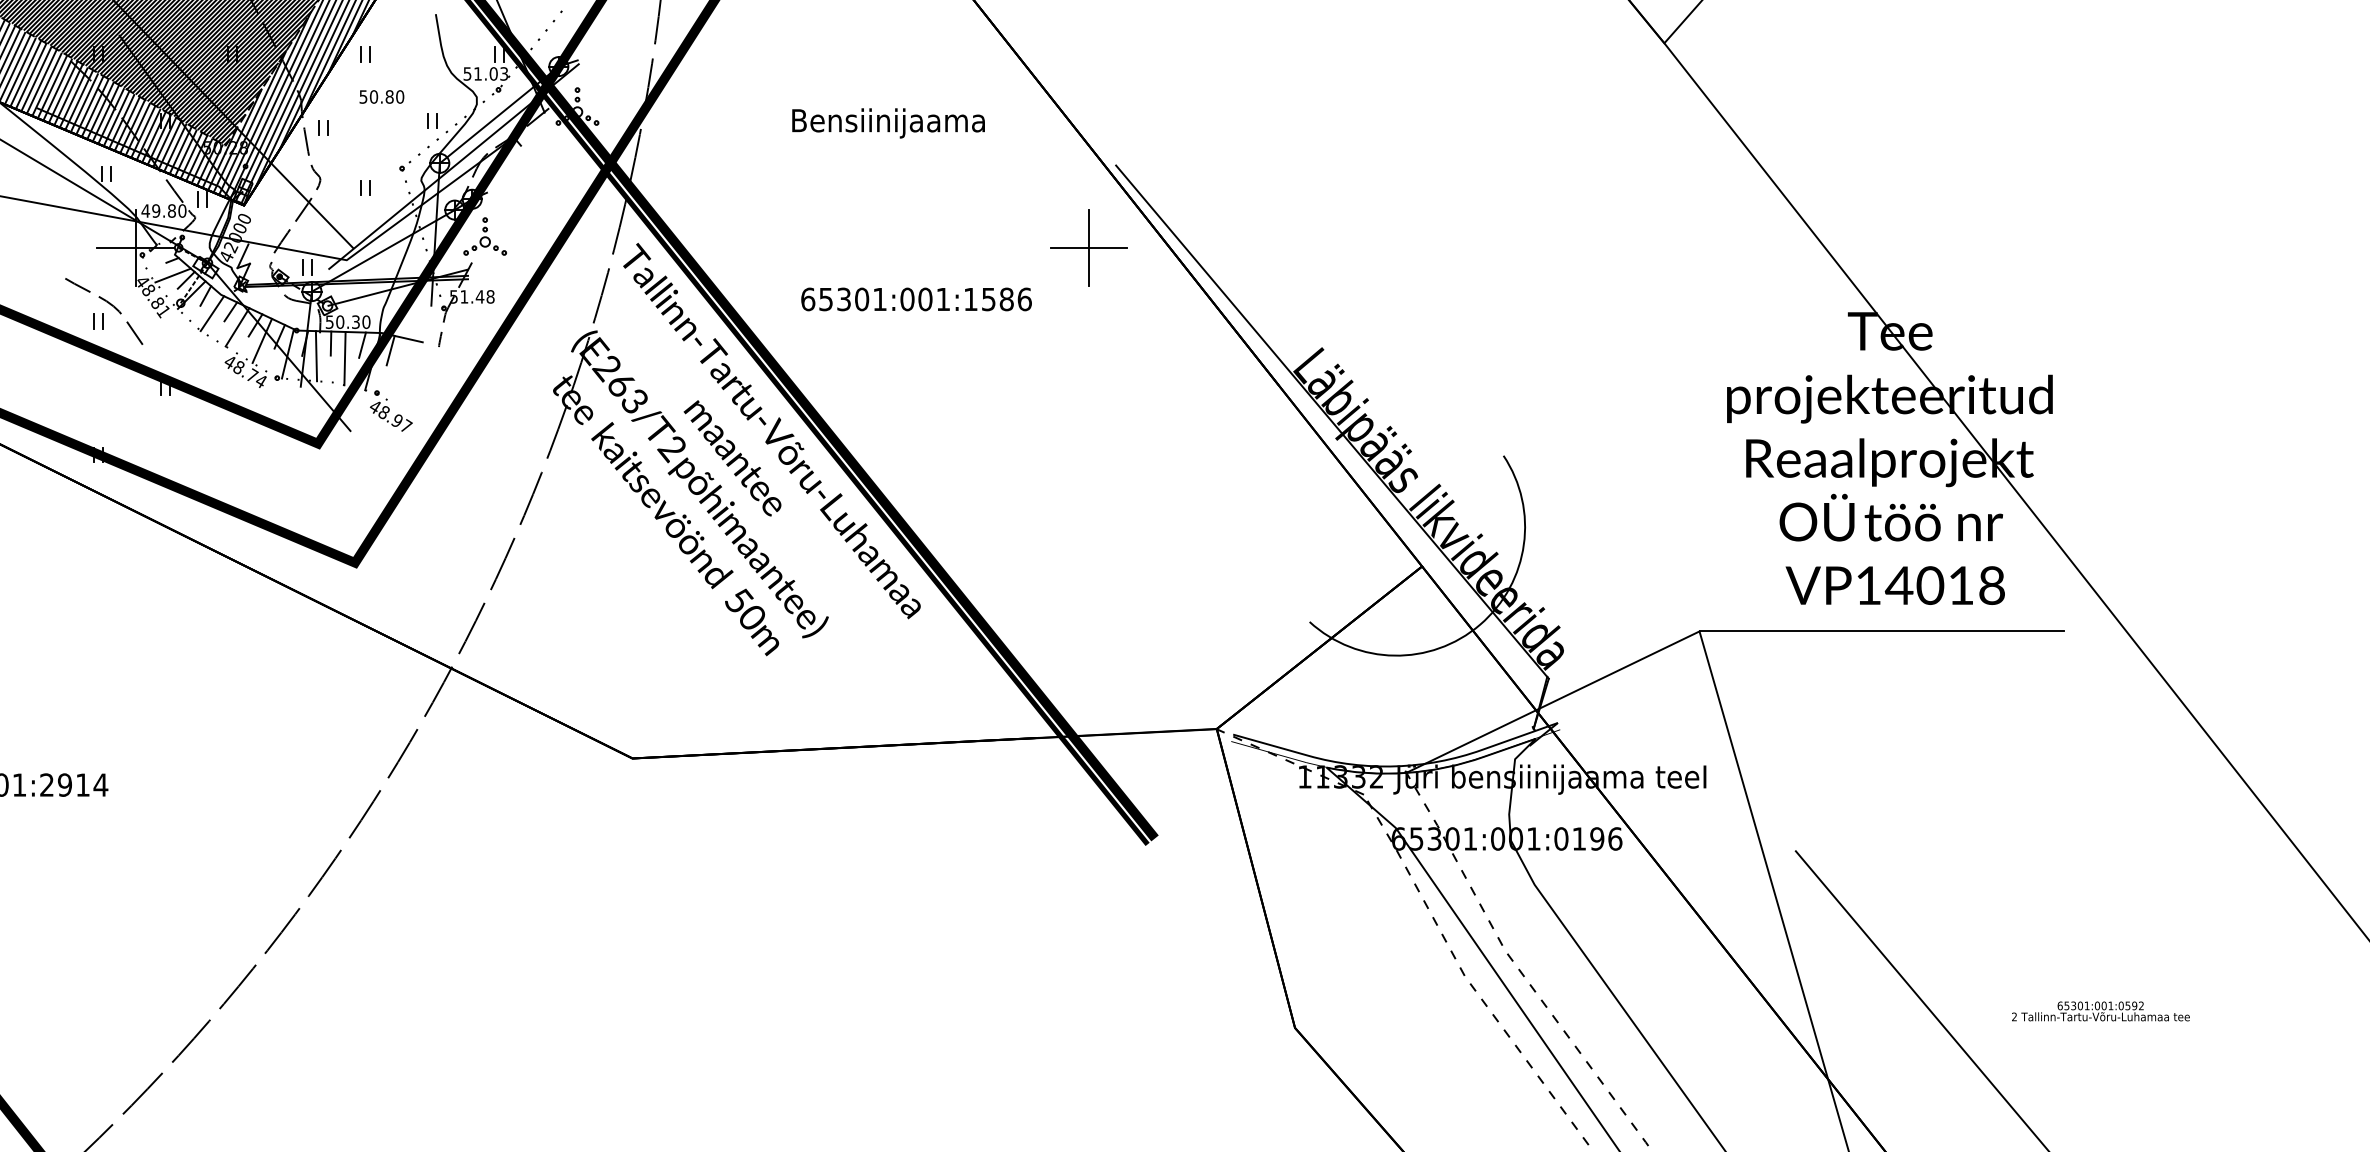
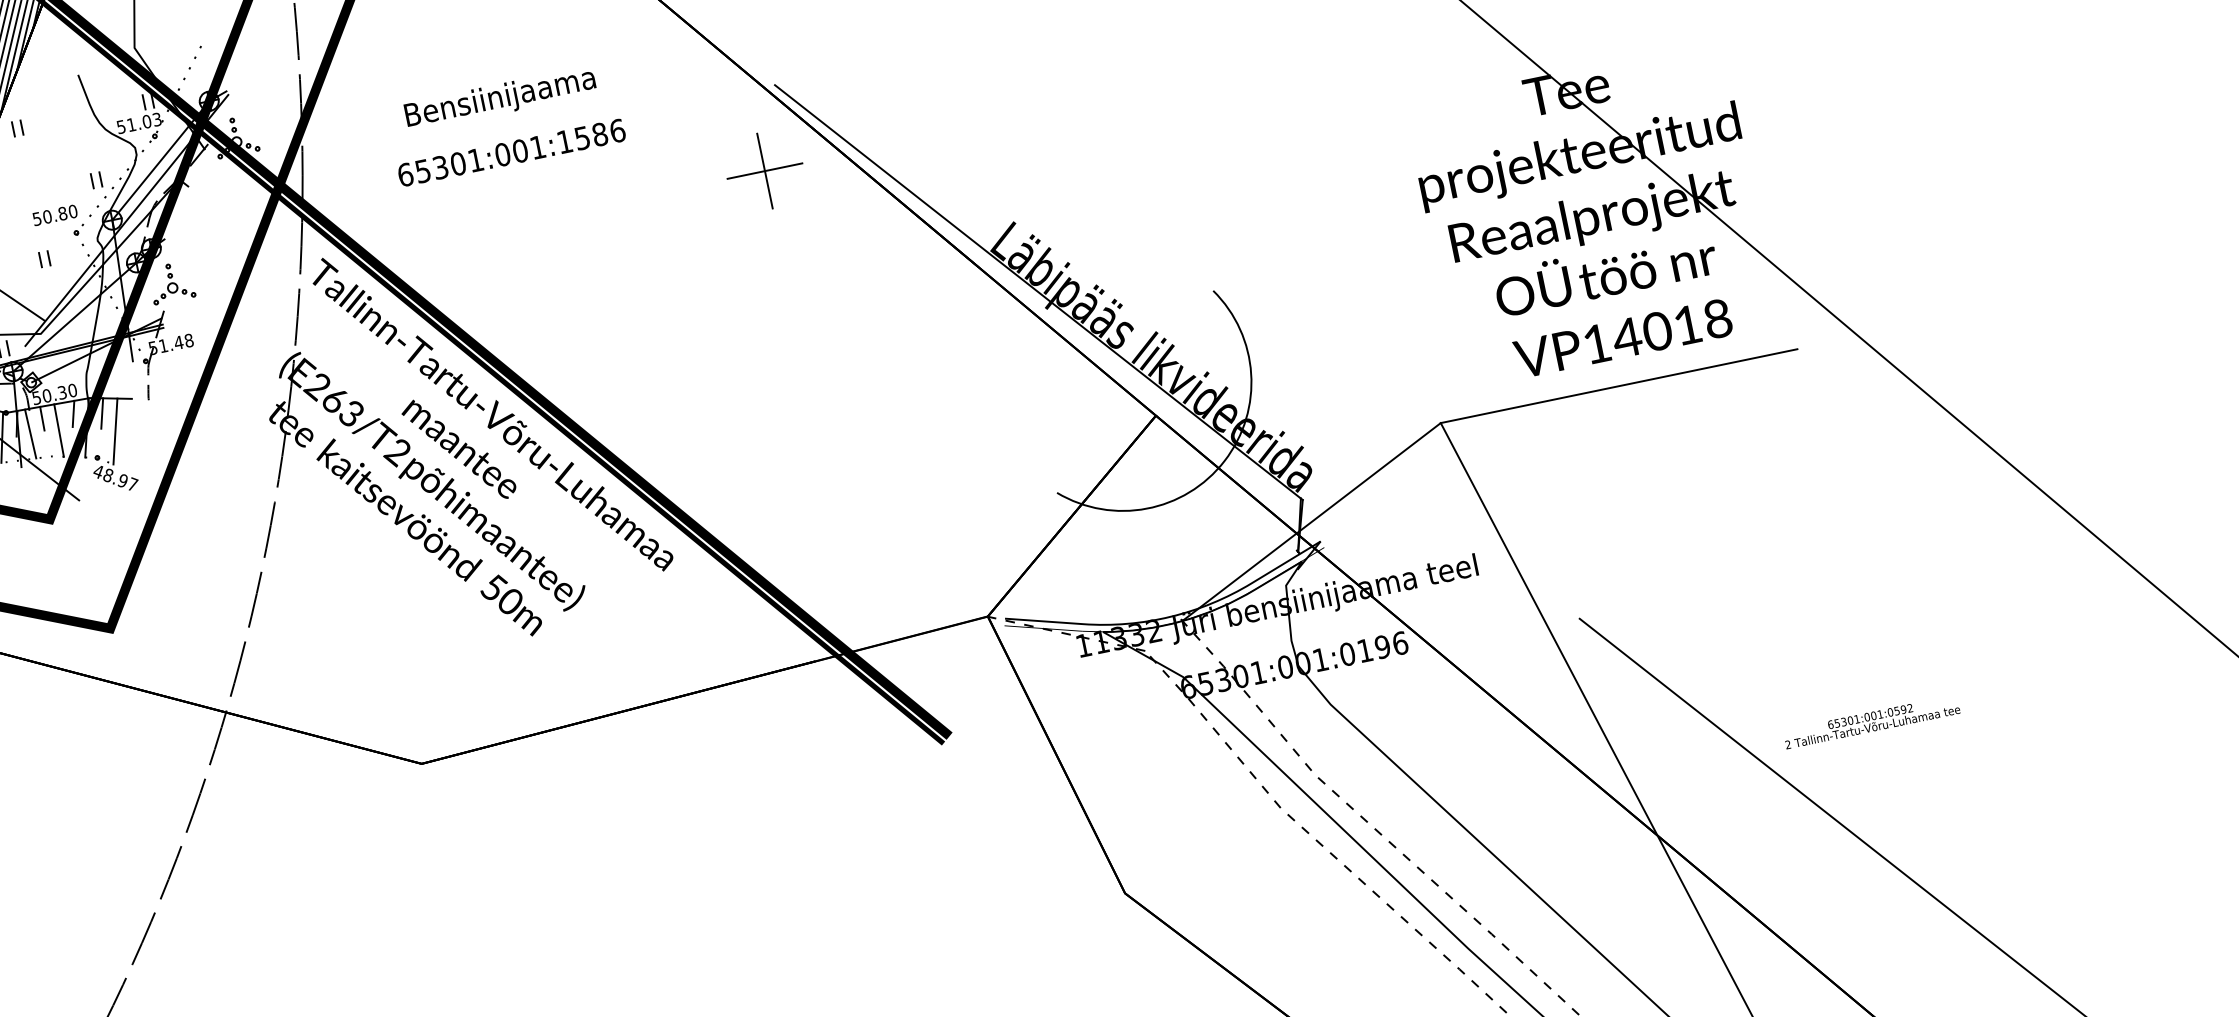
text: (381, 96) -> (54, 214), moved
text: (888, 123) -> (500, 99), moved
text: (916, 299) -> (511, 152), moved
line: (399, 370) -> (114, 431), added
text: (2100, 1011) -> (1871, 722), moved

